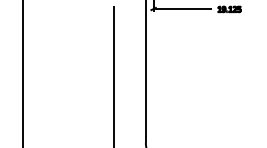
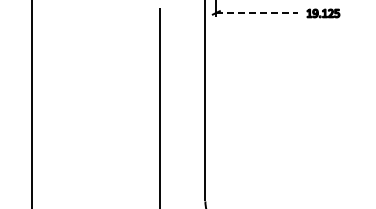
line: (182, 8) -> (257, 12), solid -> dashed

